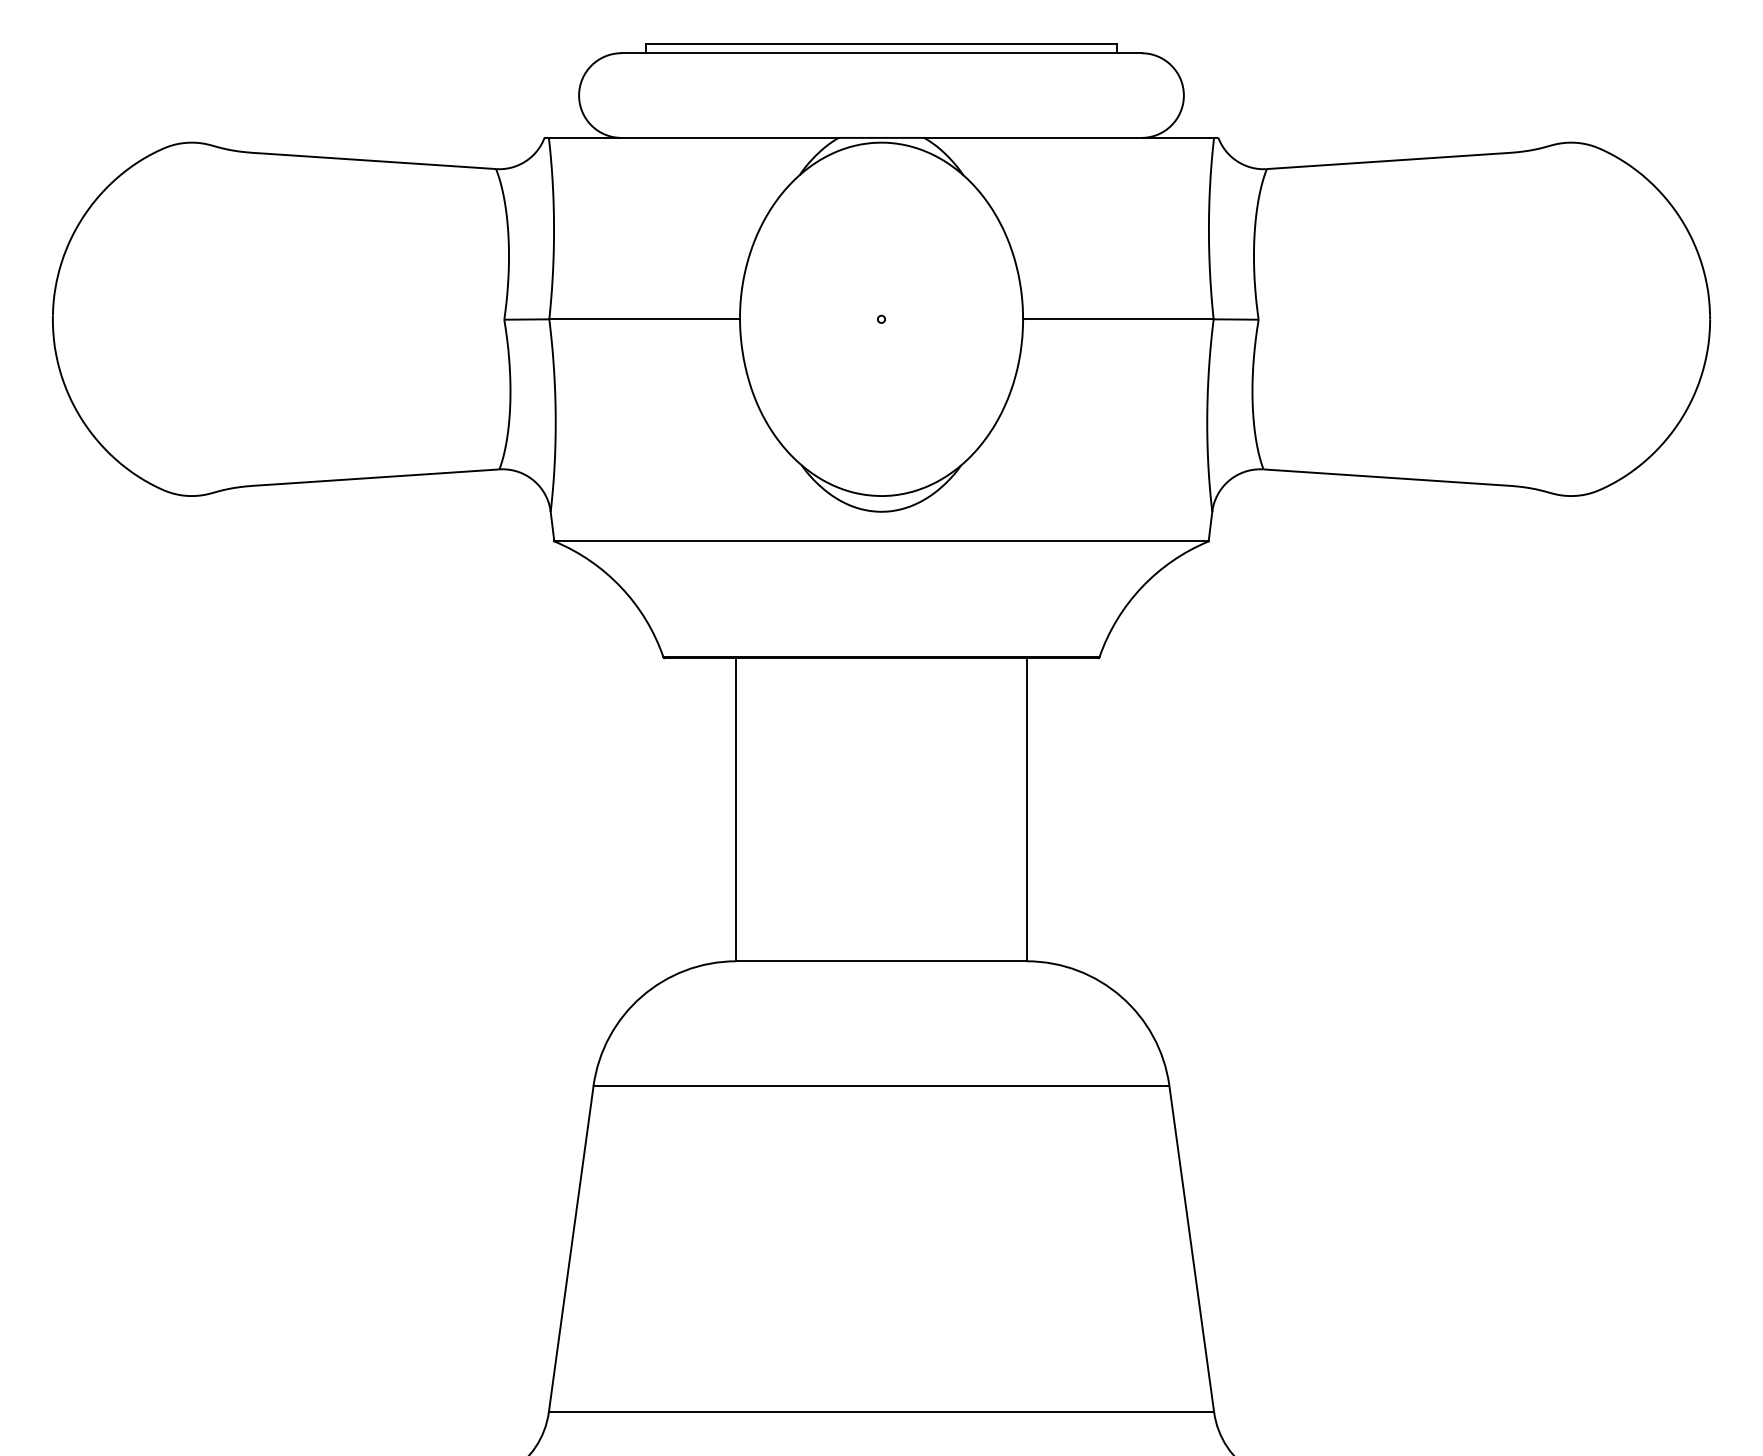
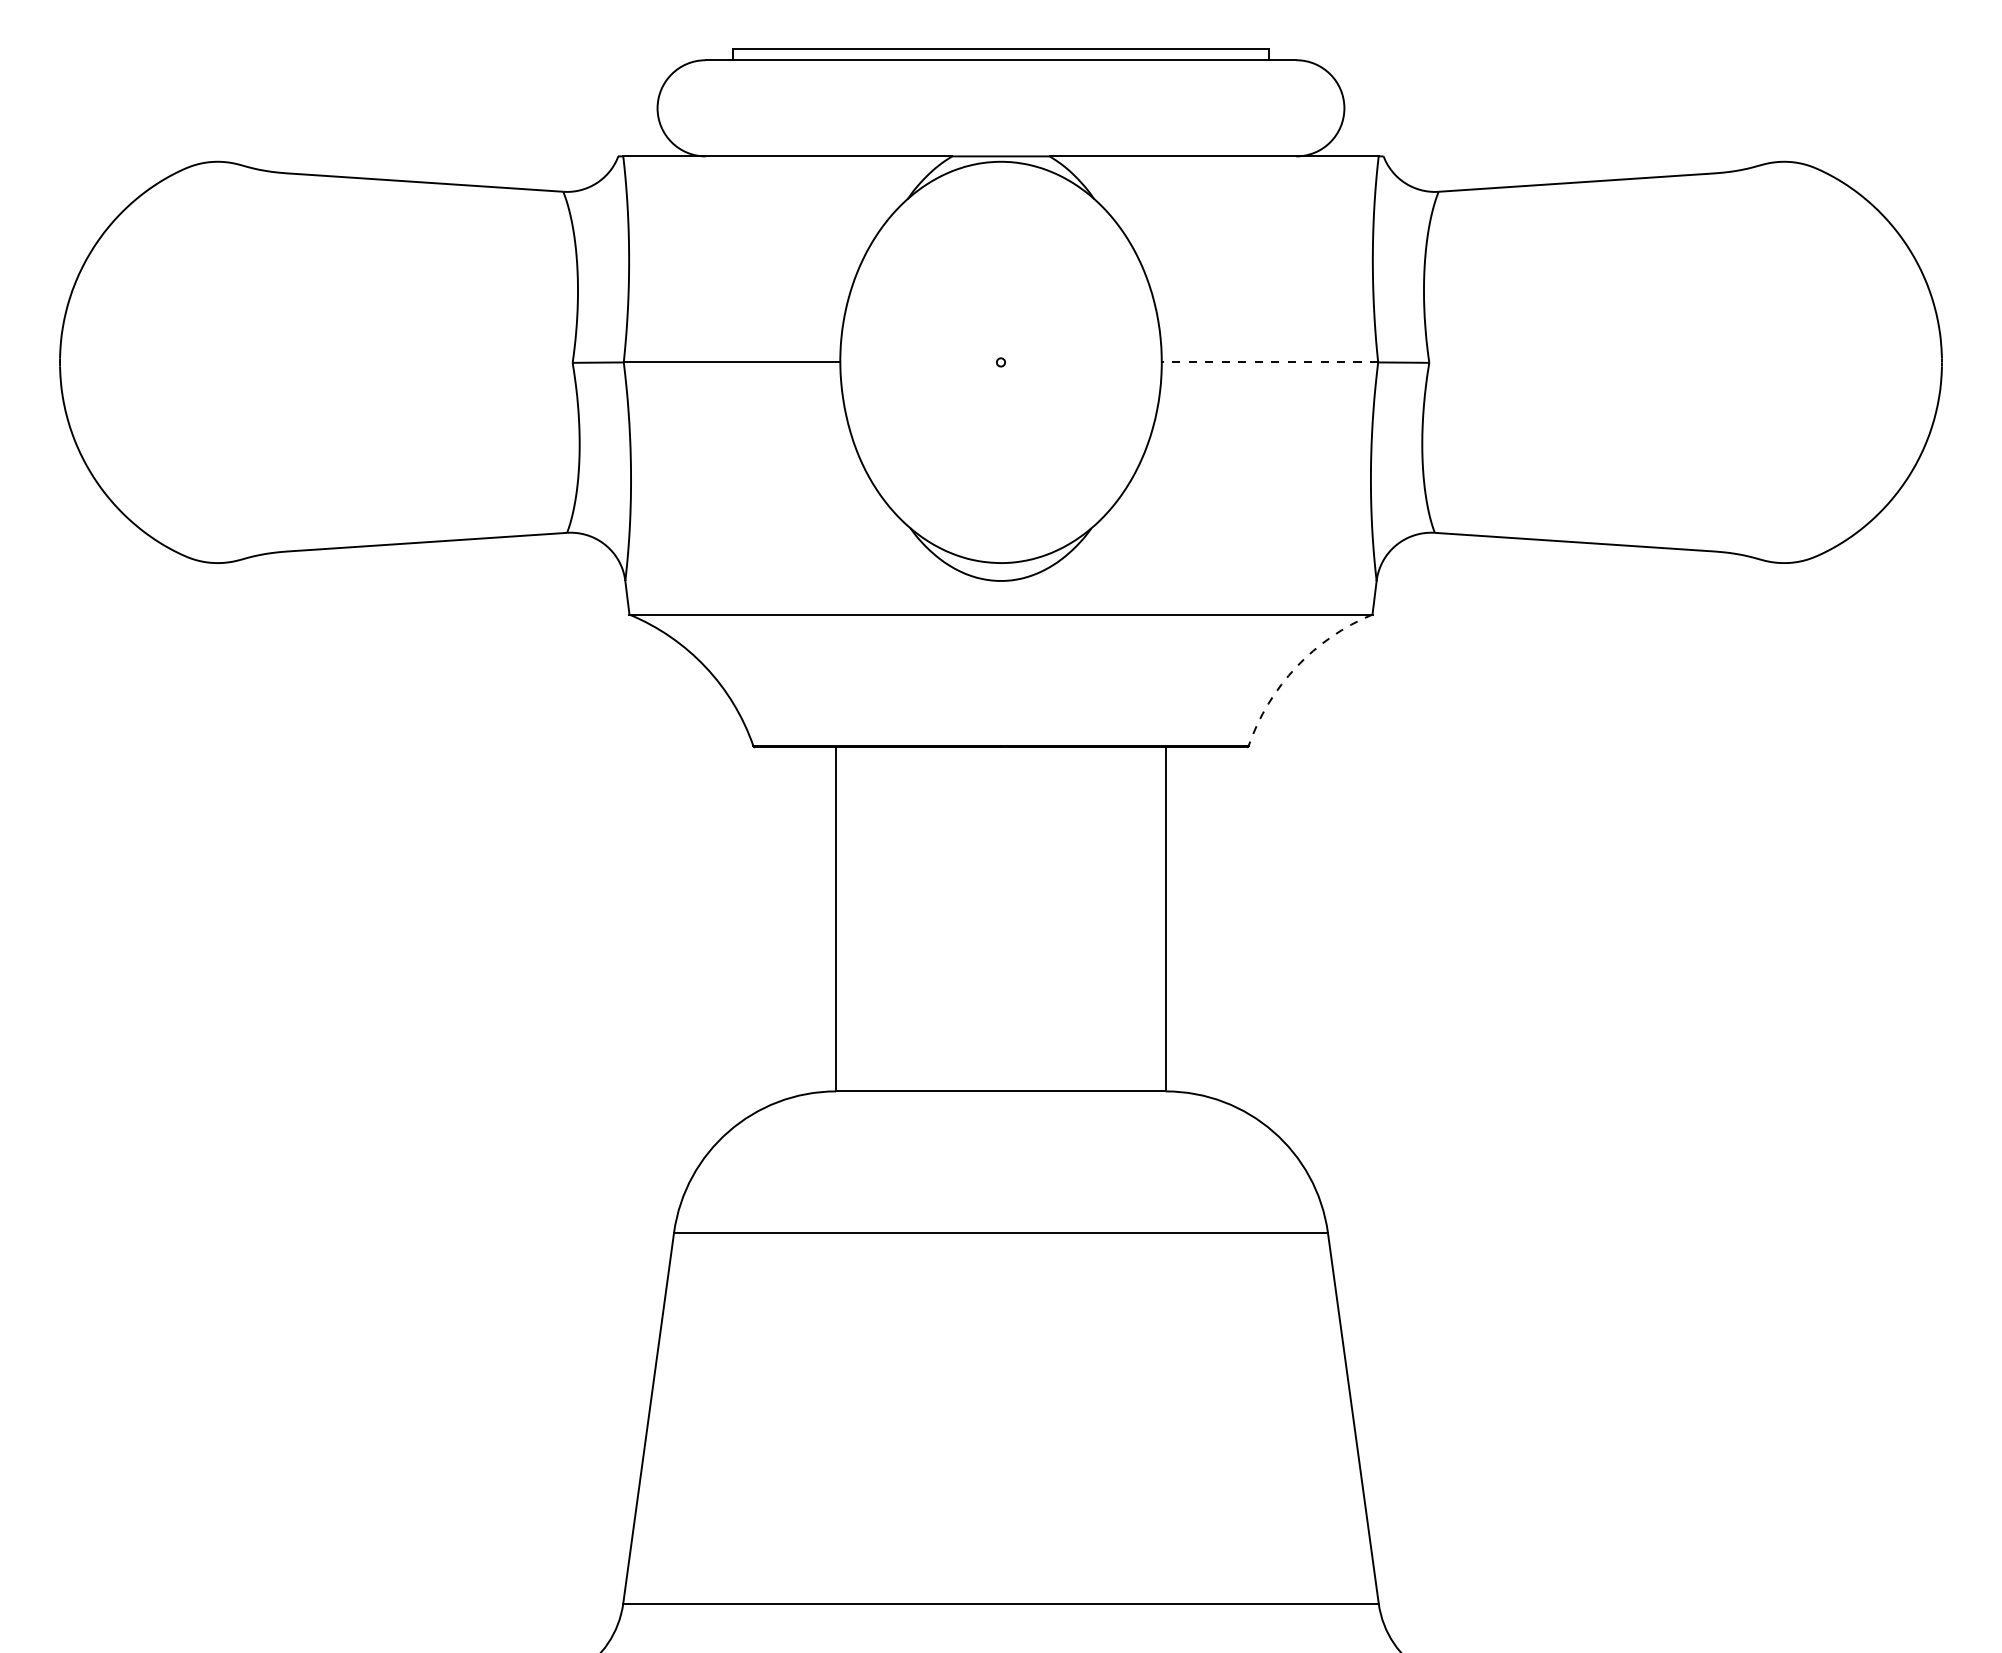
line: (1117, 319) -> (1269, 362), solid -> dashed
arc: (1141, 587) -> (1296, 666), solid -> dashed

